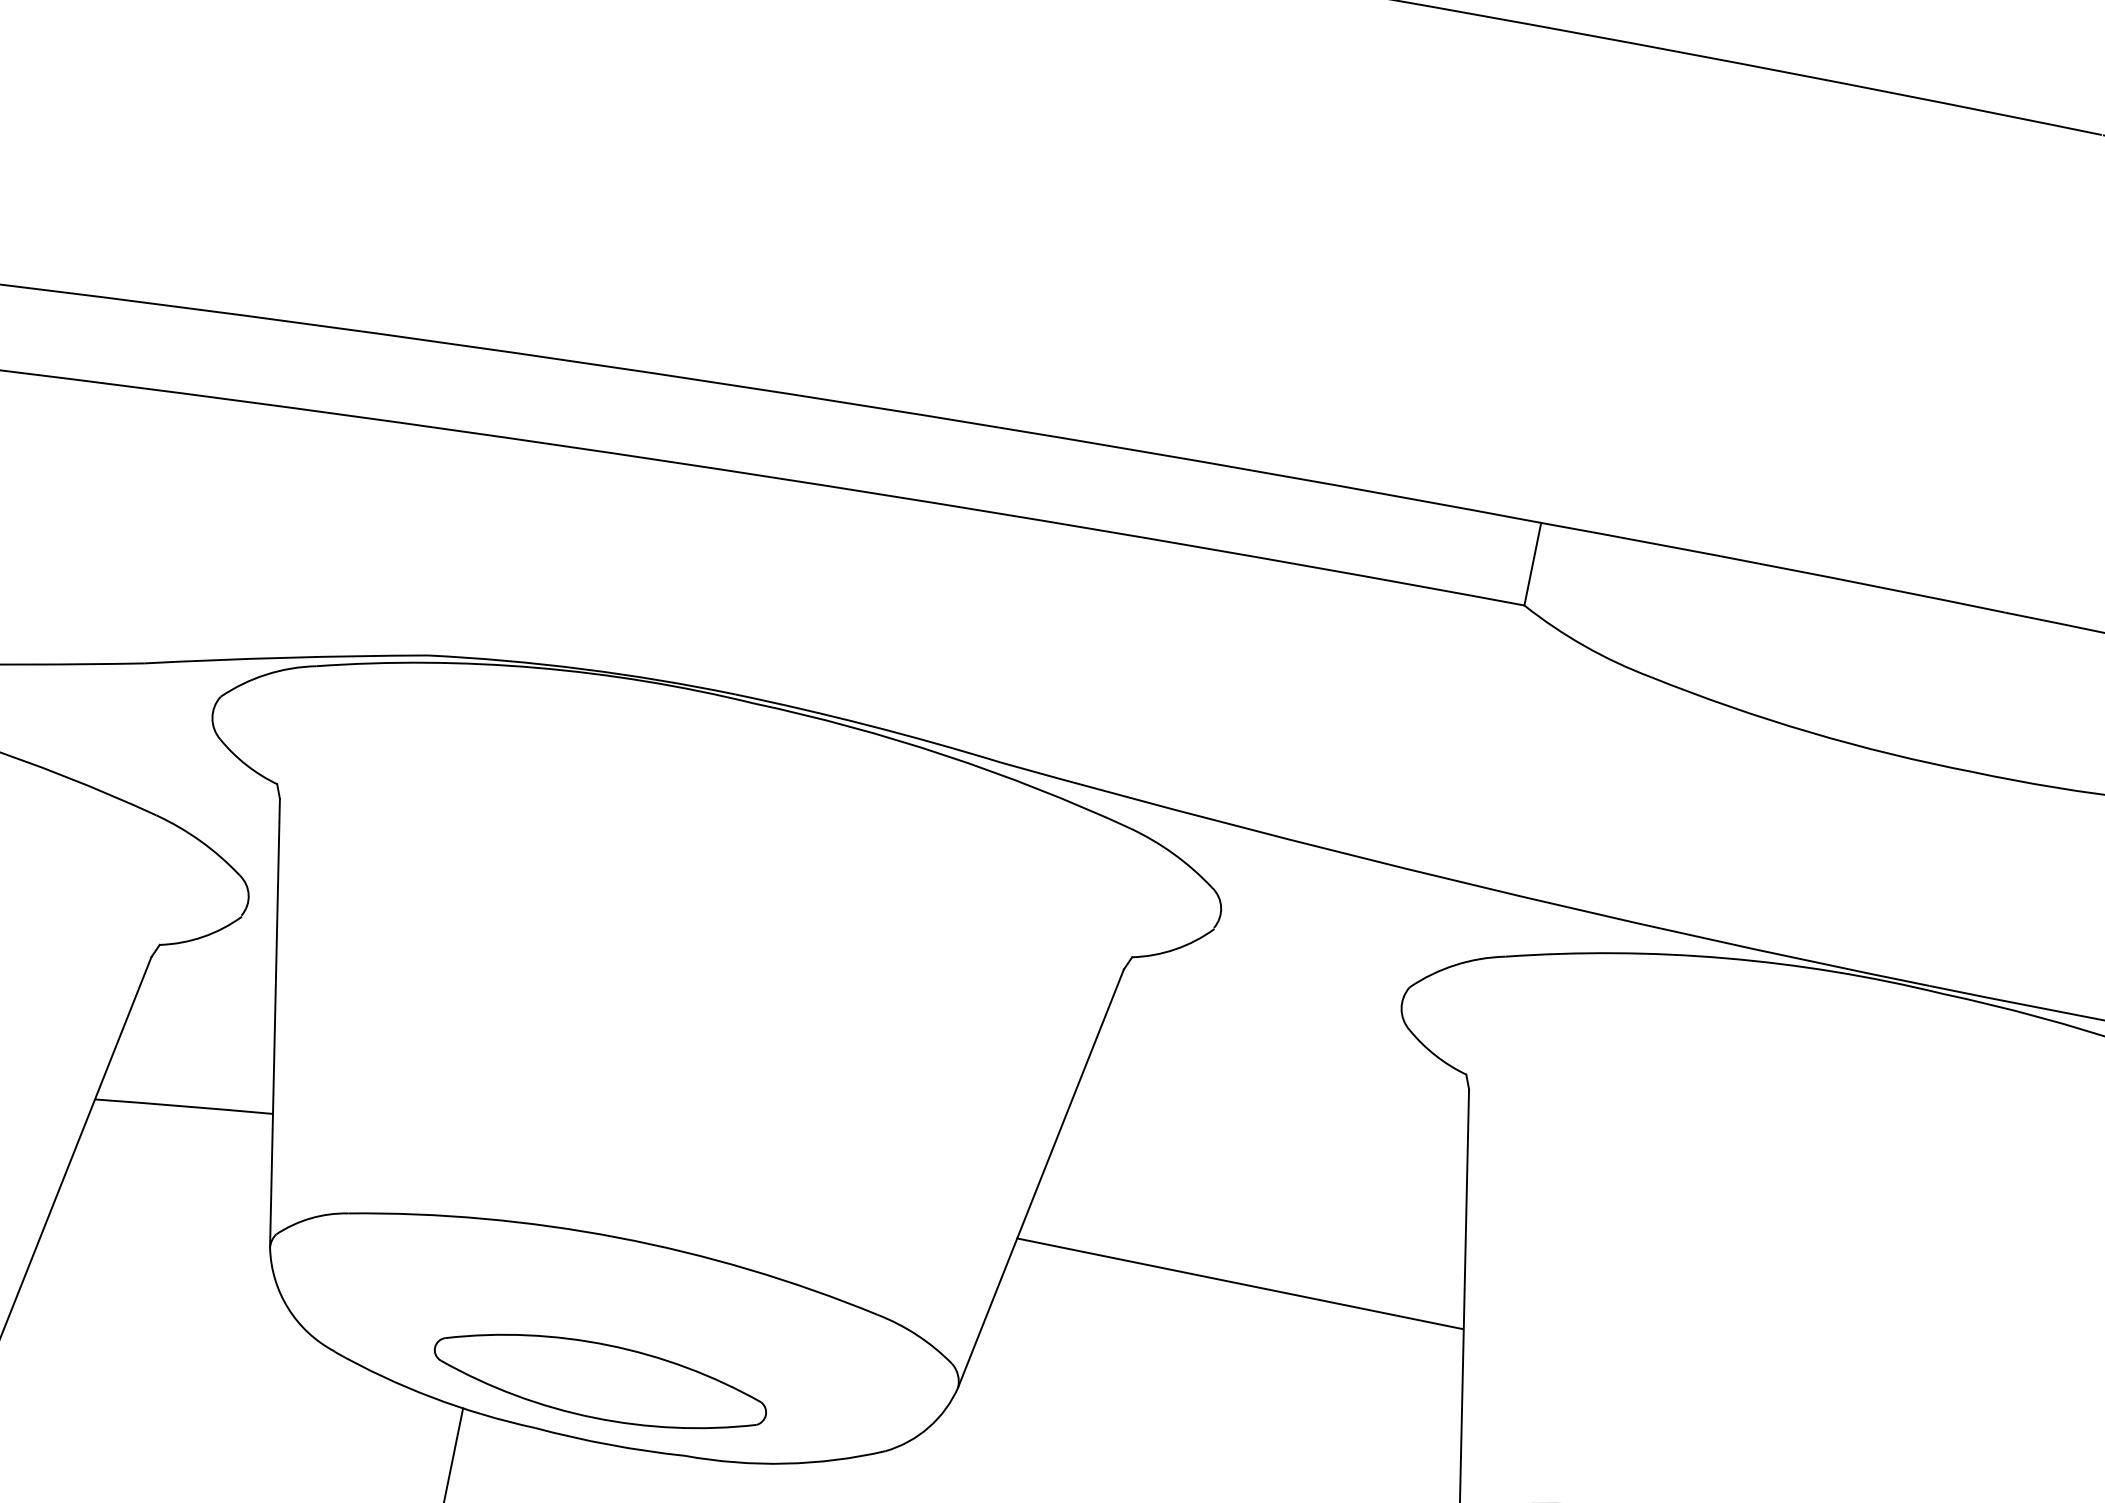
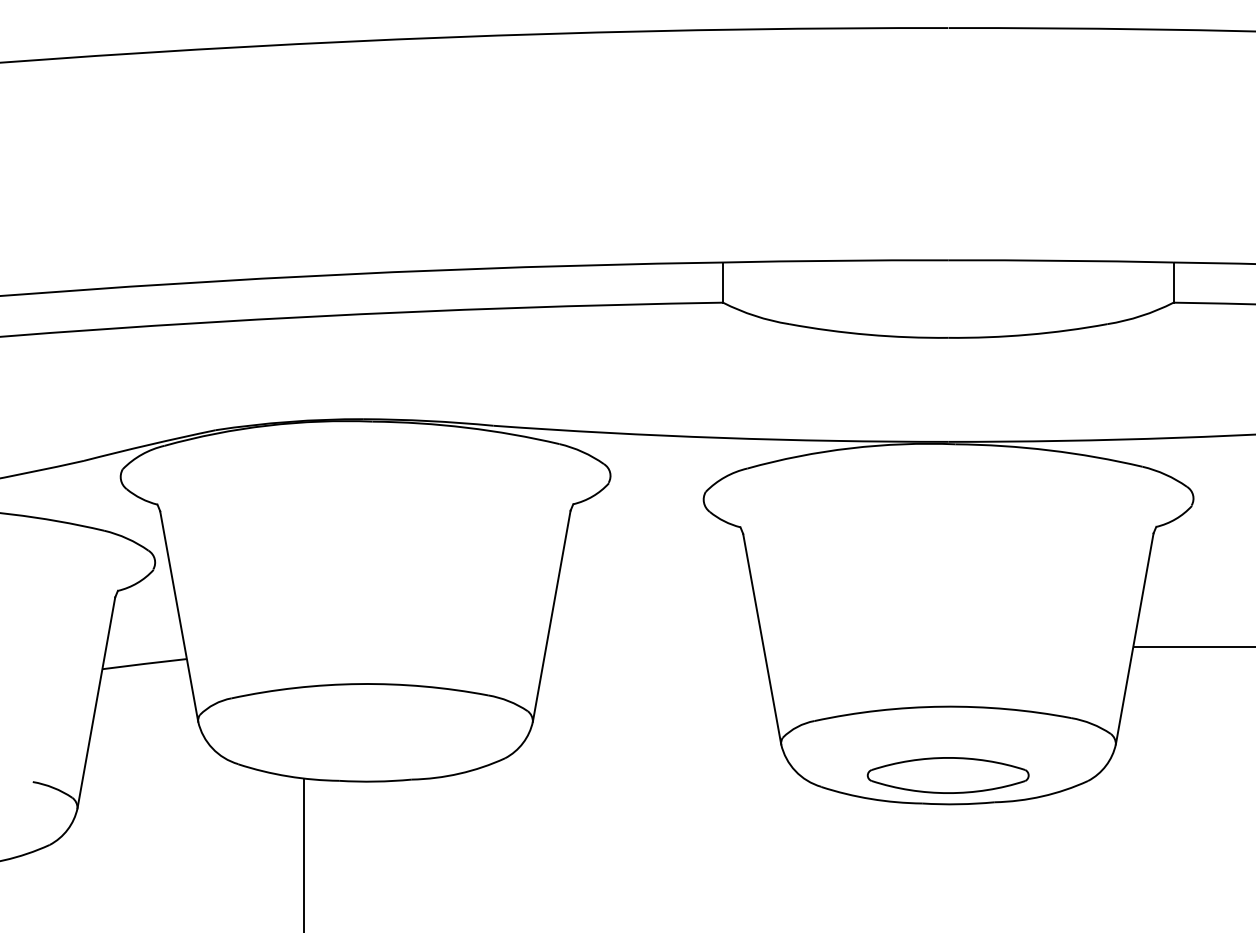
line: (1239, 1283) -> (654, 646), removed
part: (599, 1380) -> (364, 752), removed

